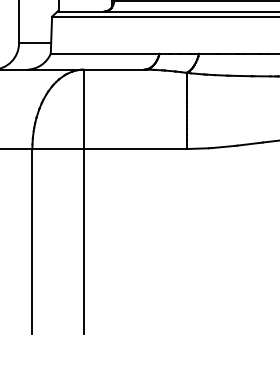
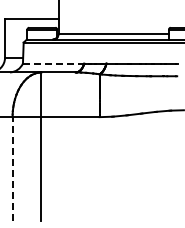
line: (104, 53) -> (53, 63), solid -> dashed
line: (32, 240) -> (12, 168), solid -> dashed

